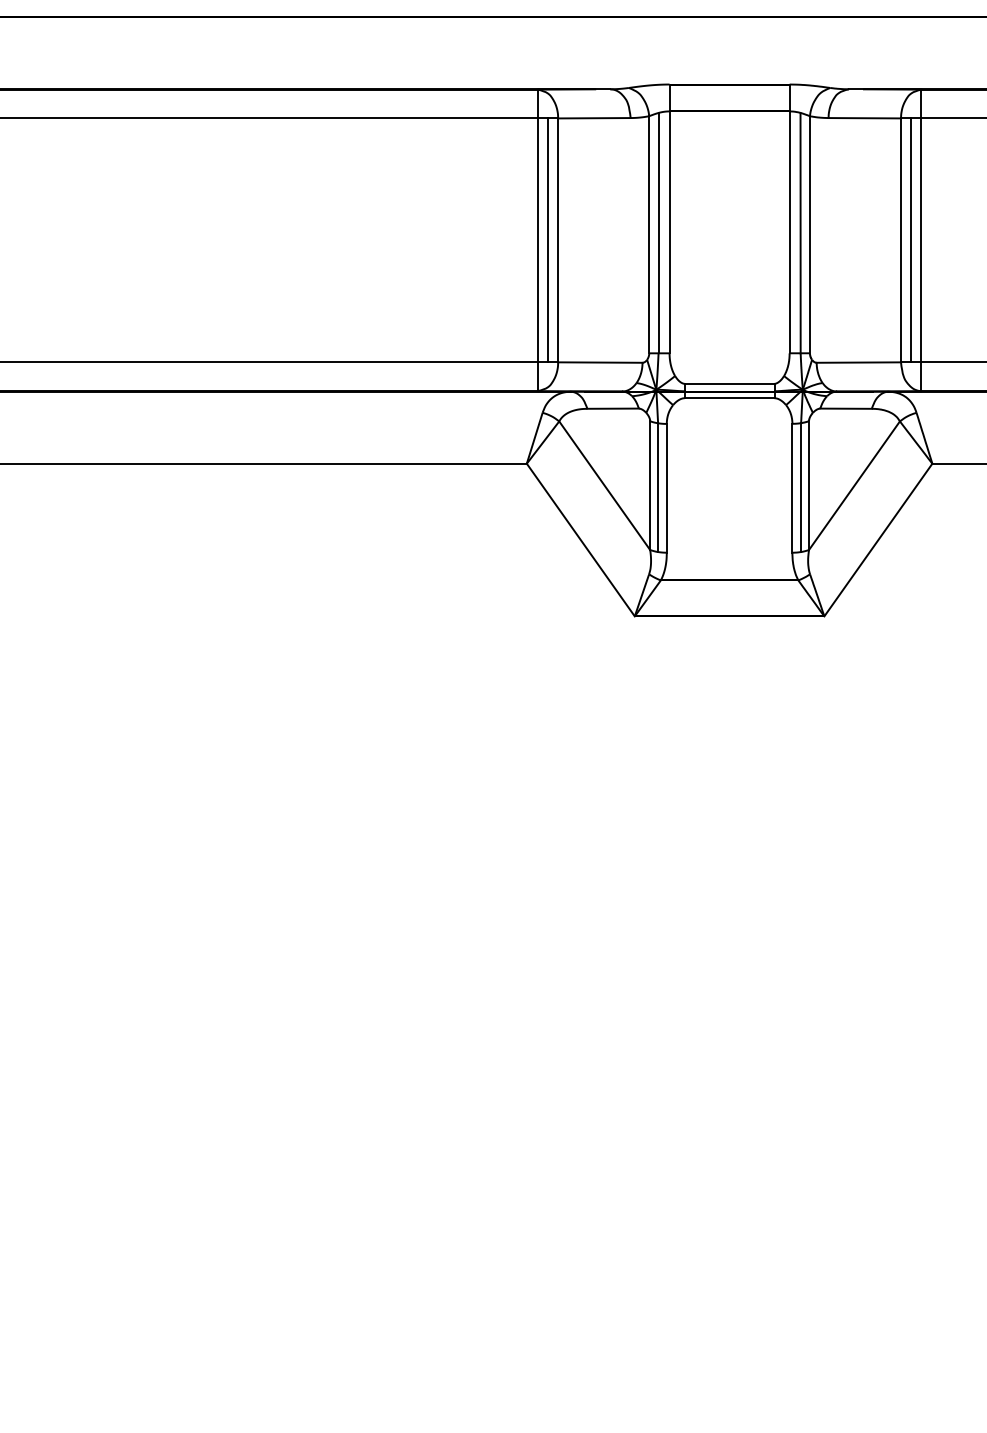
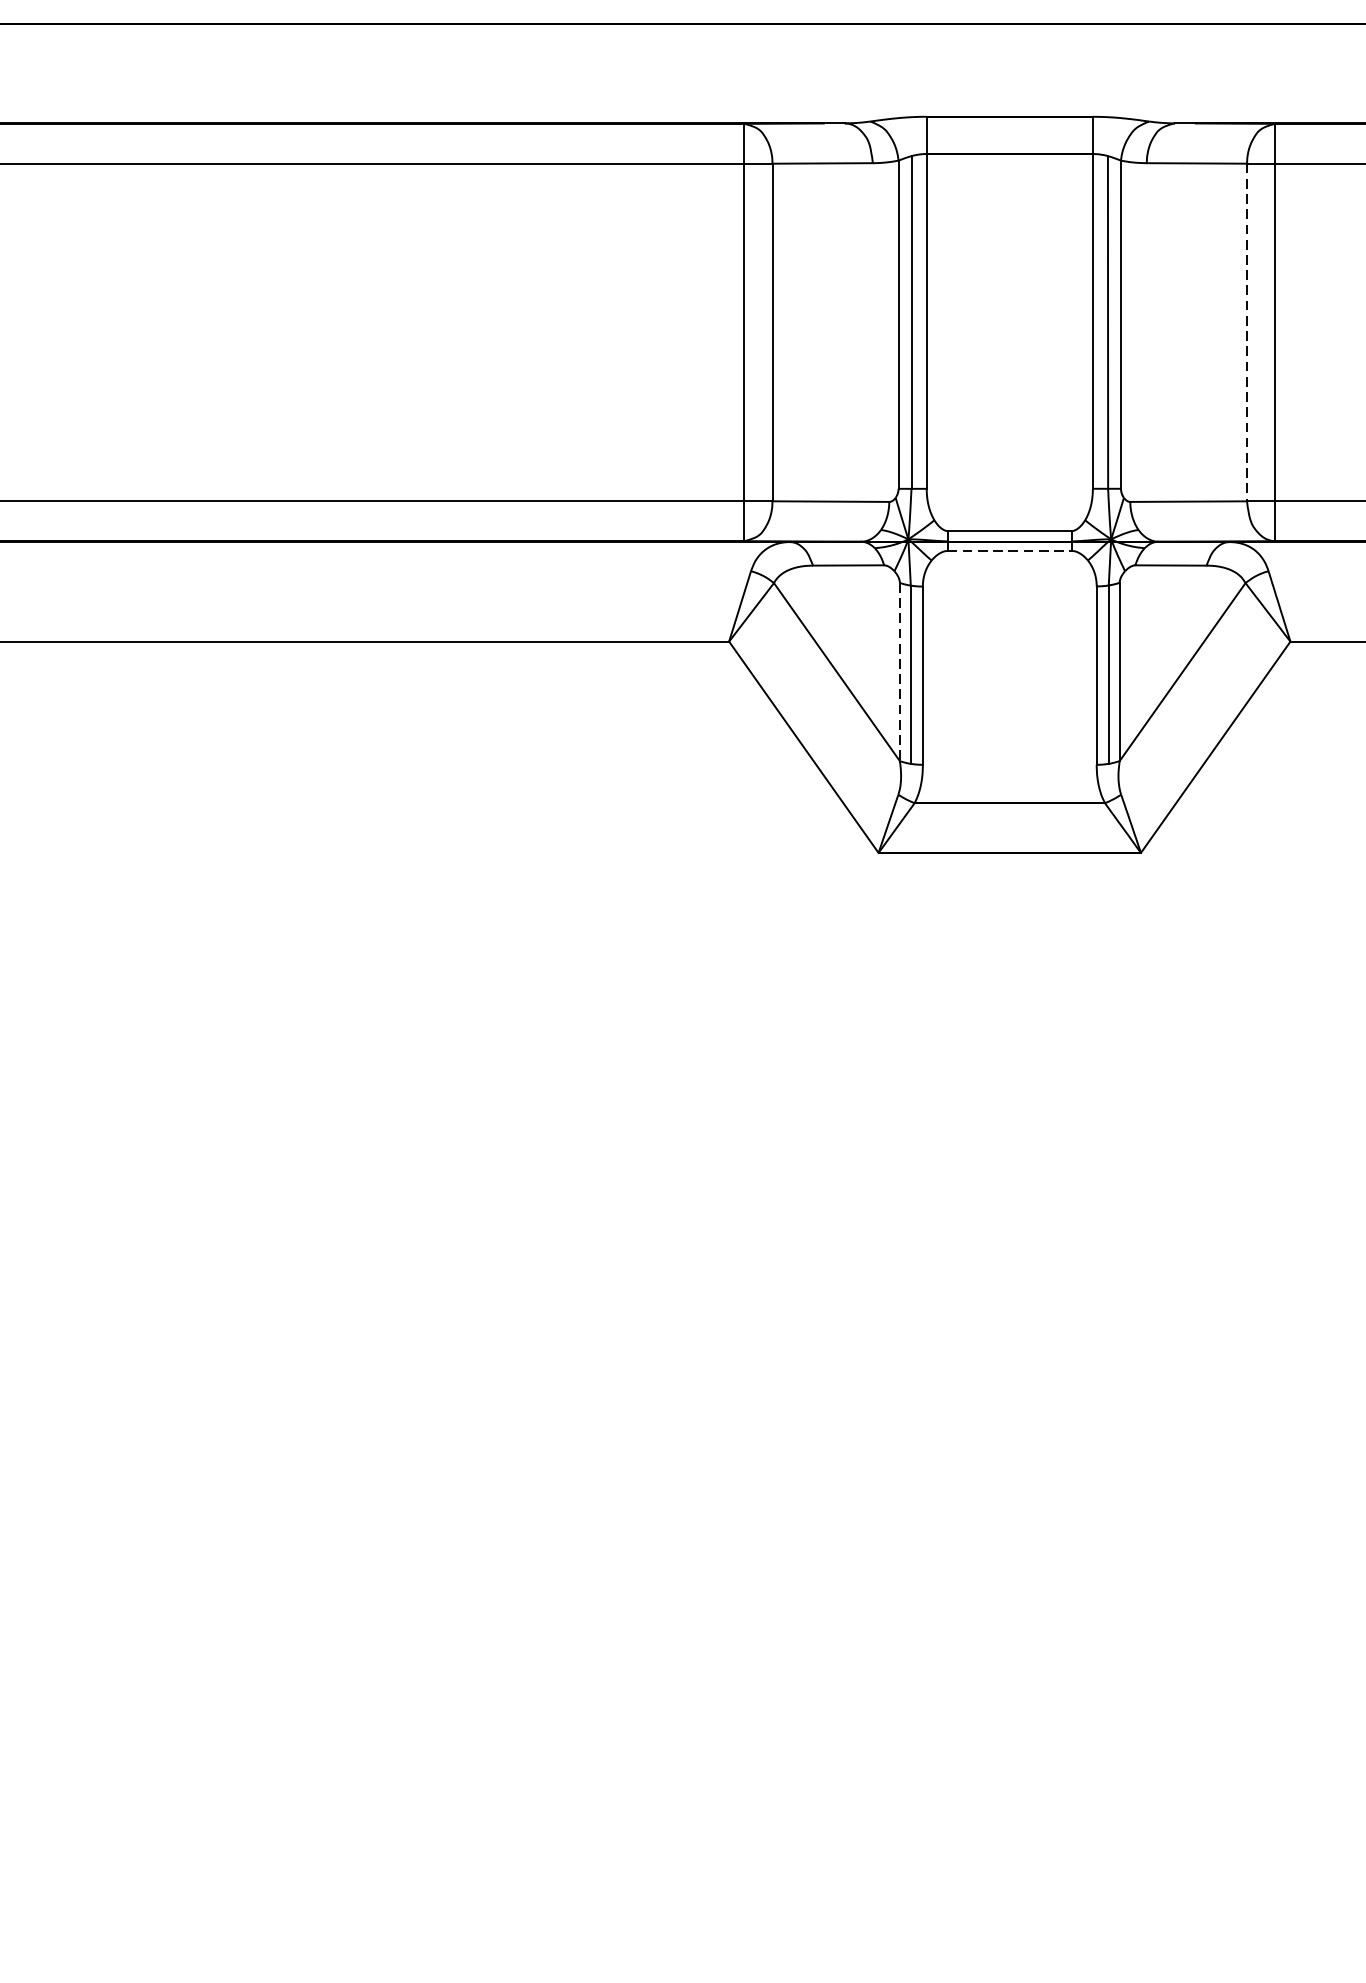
line: (548, 240) -> (759, 332), removed
line: (901, 240) -> (1247, 332), solid -> dashed
line: (911, 240) -> (1261, 332), removed
line: (729, 398) -> (1009, 551), solid -> dashed
line: (650, 486) -> (900, 673), solid -> dashed

